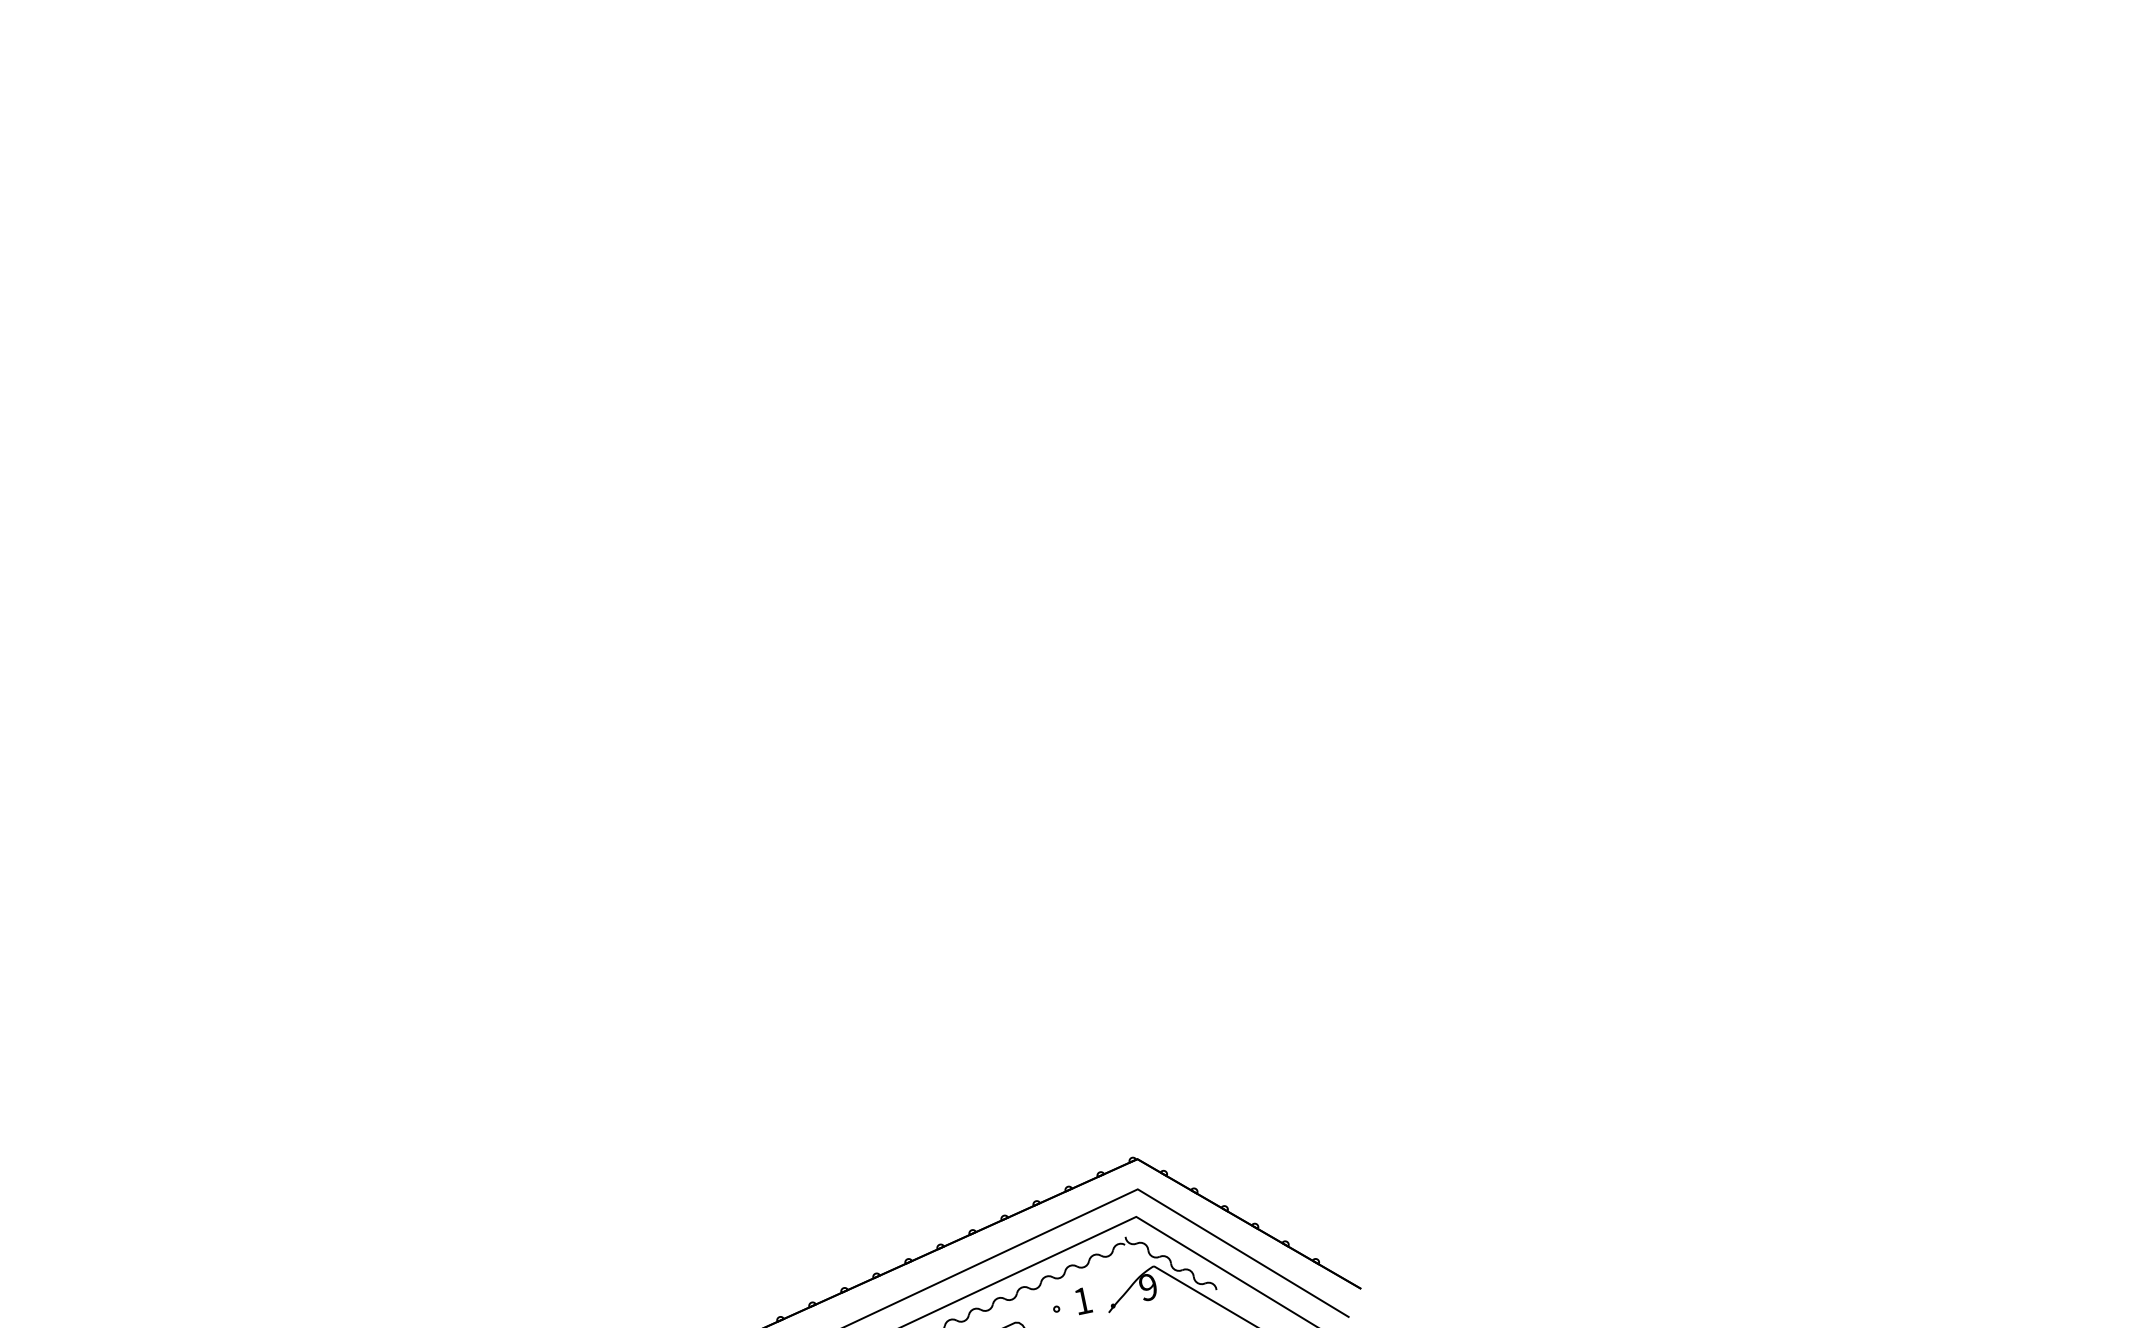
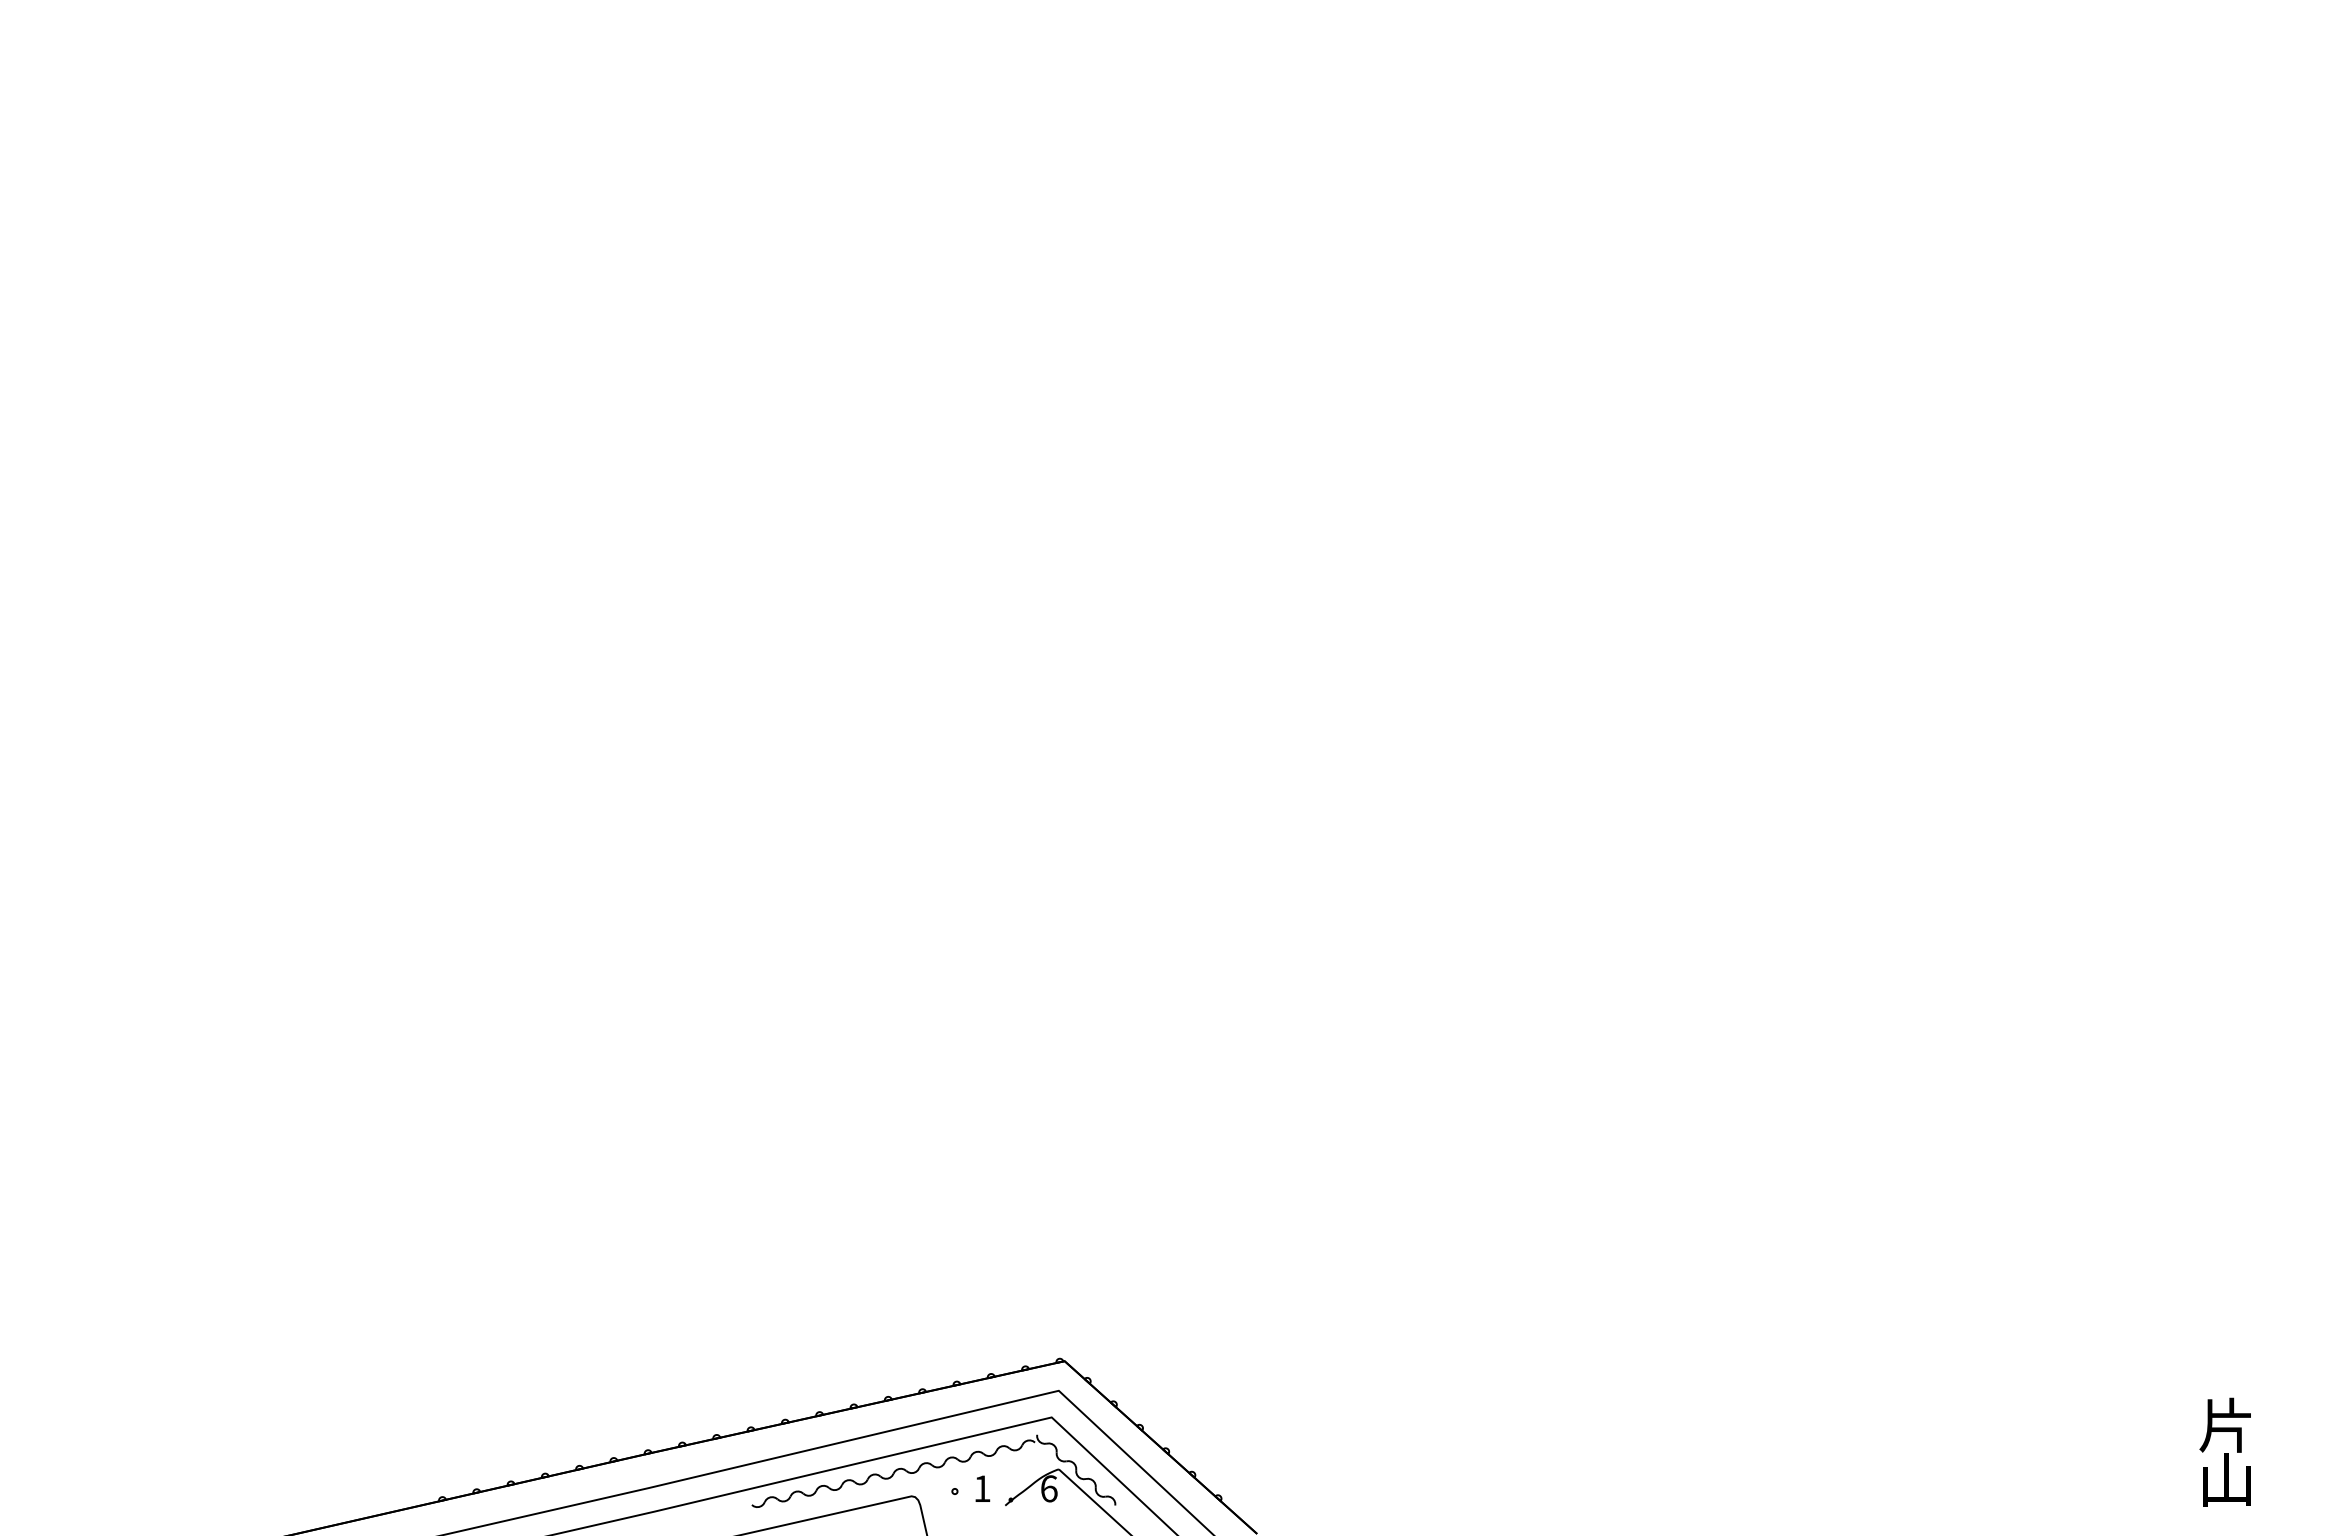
text: (1148, 1286) -> (1049, 1488), 9 -> 6

